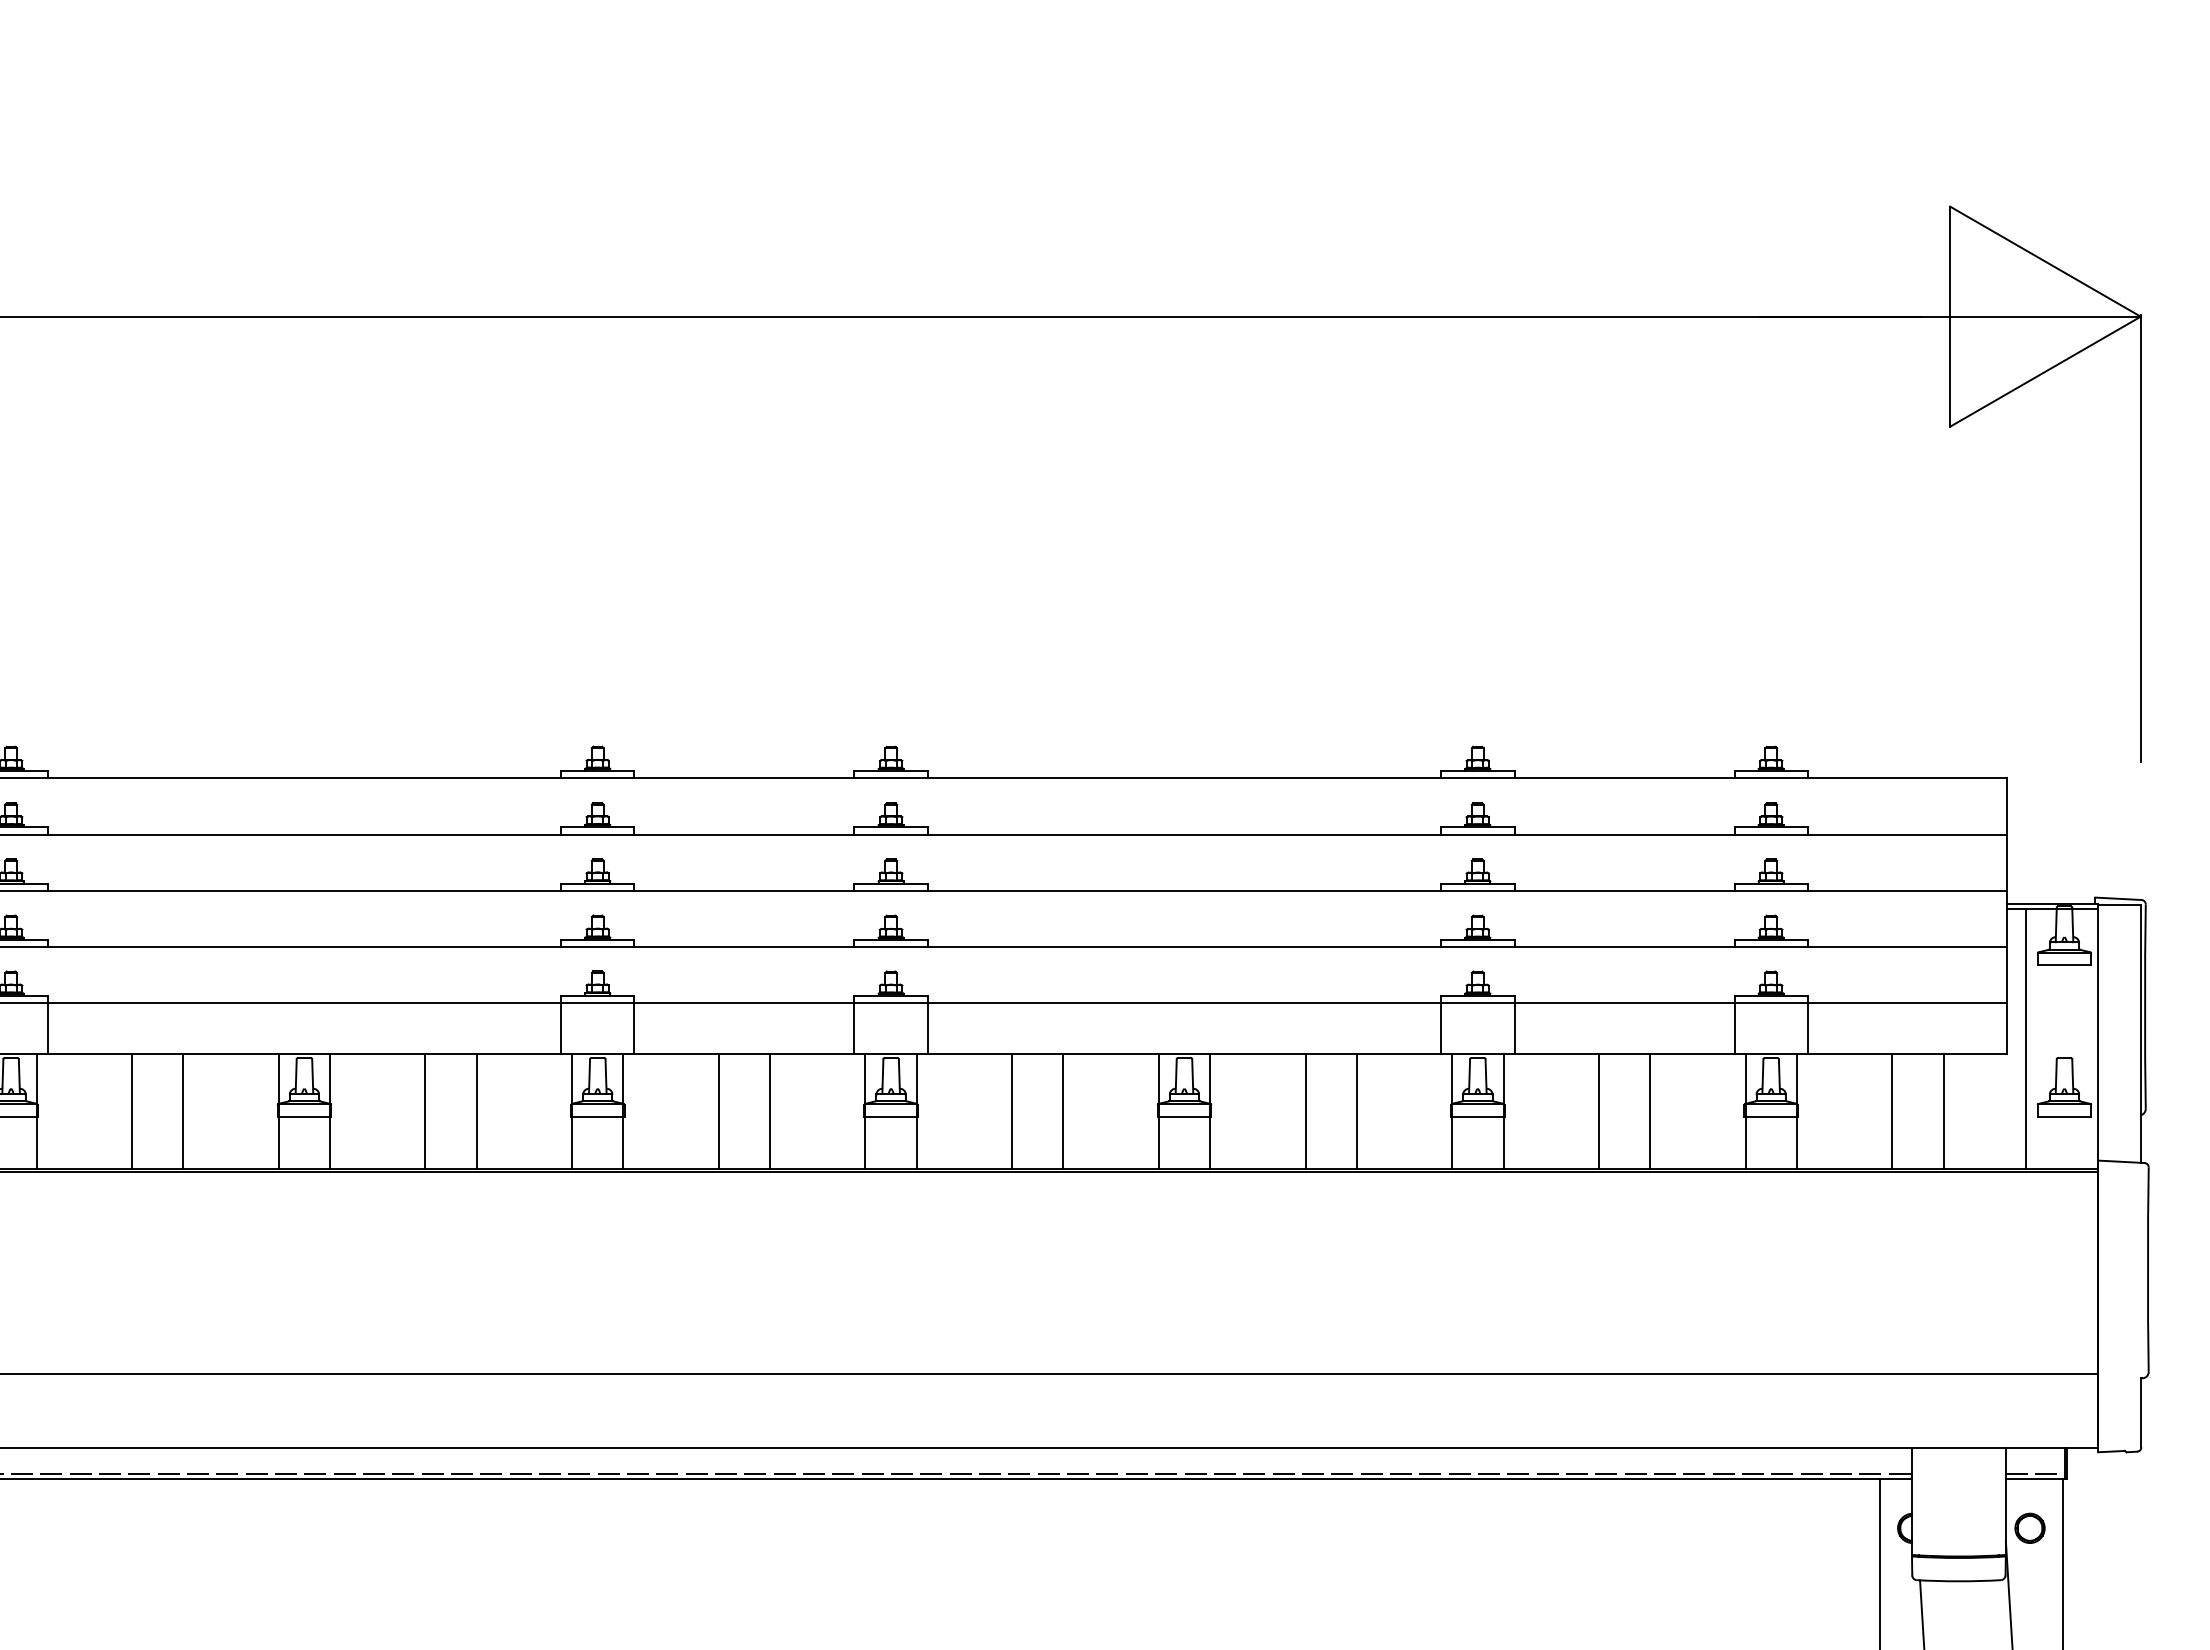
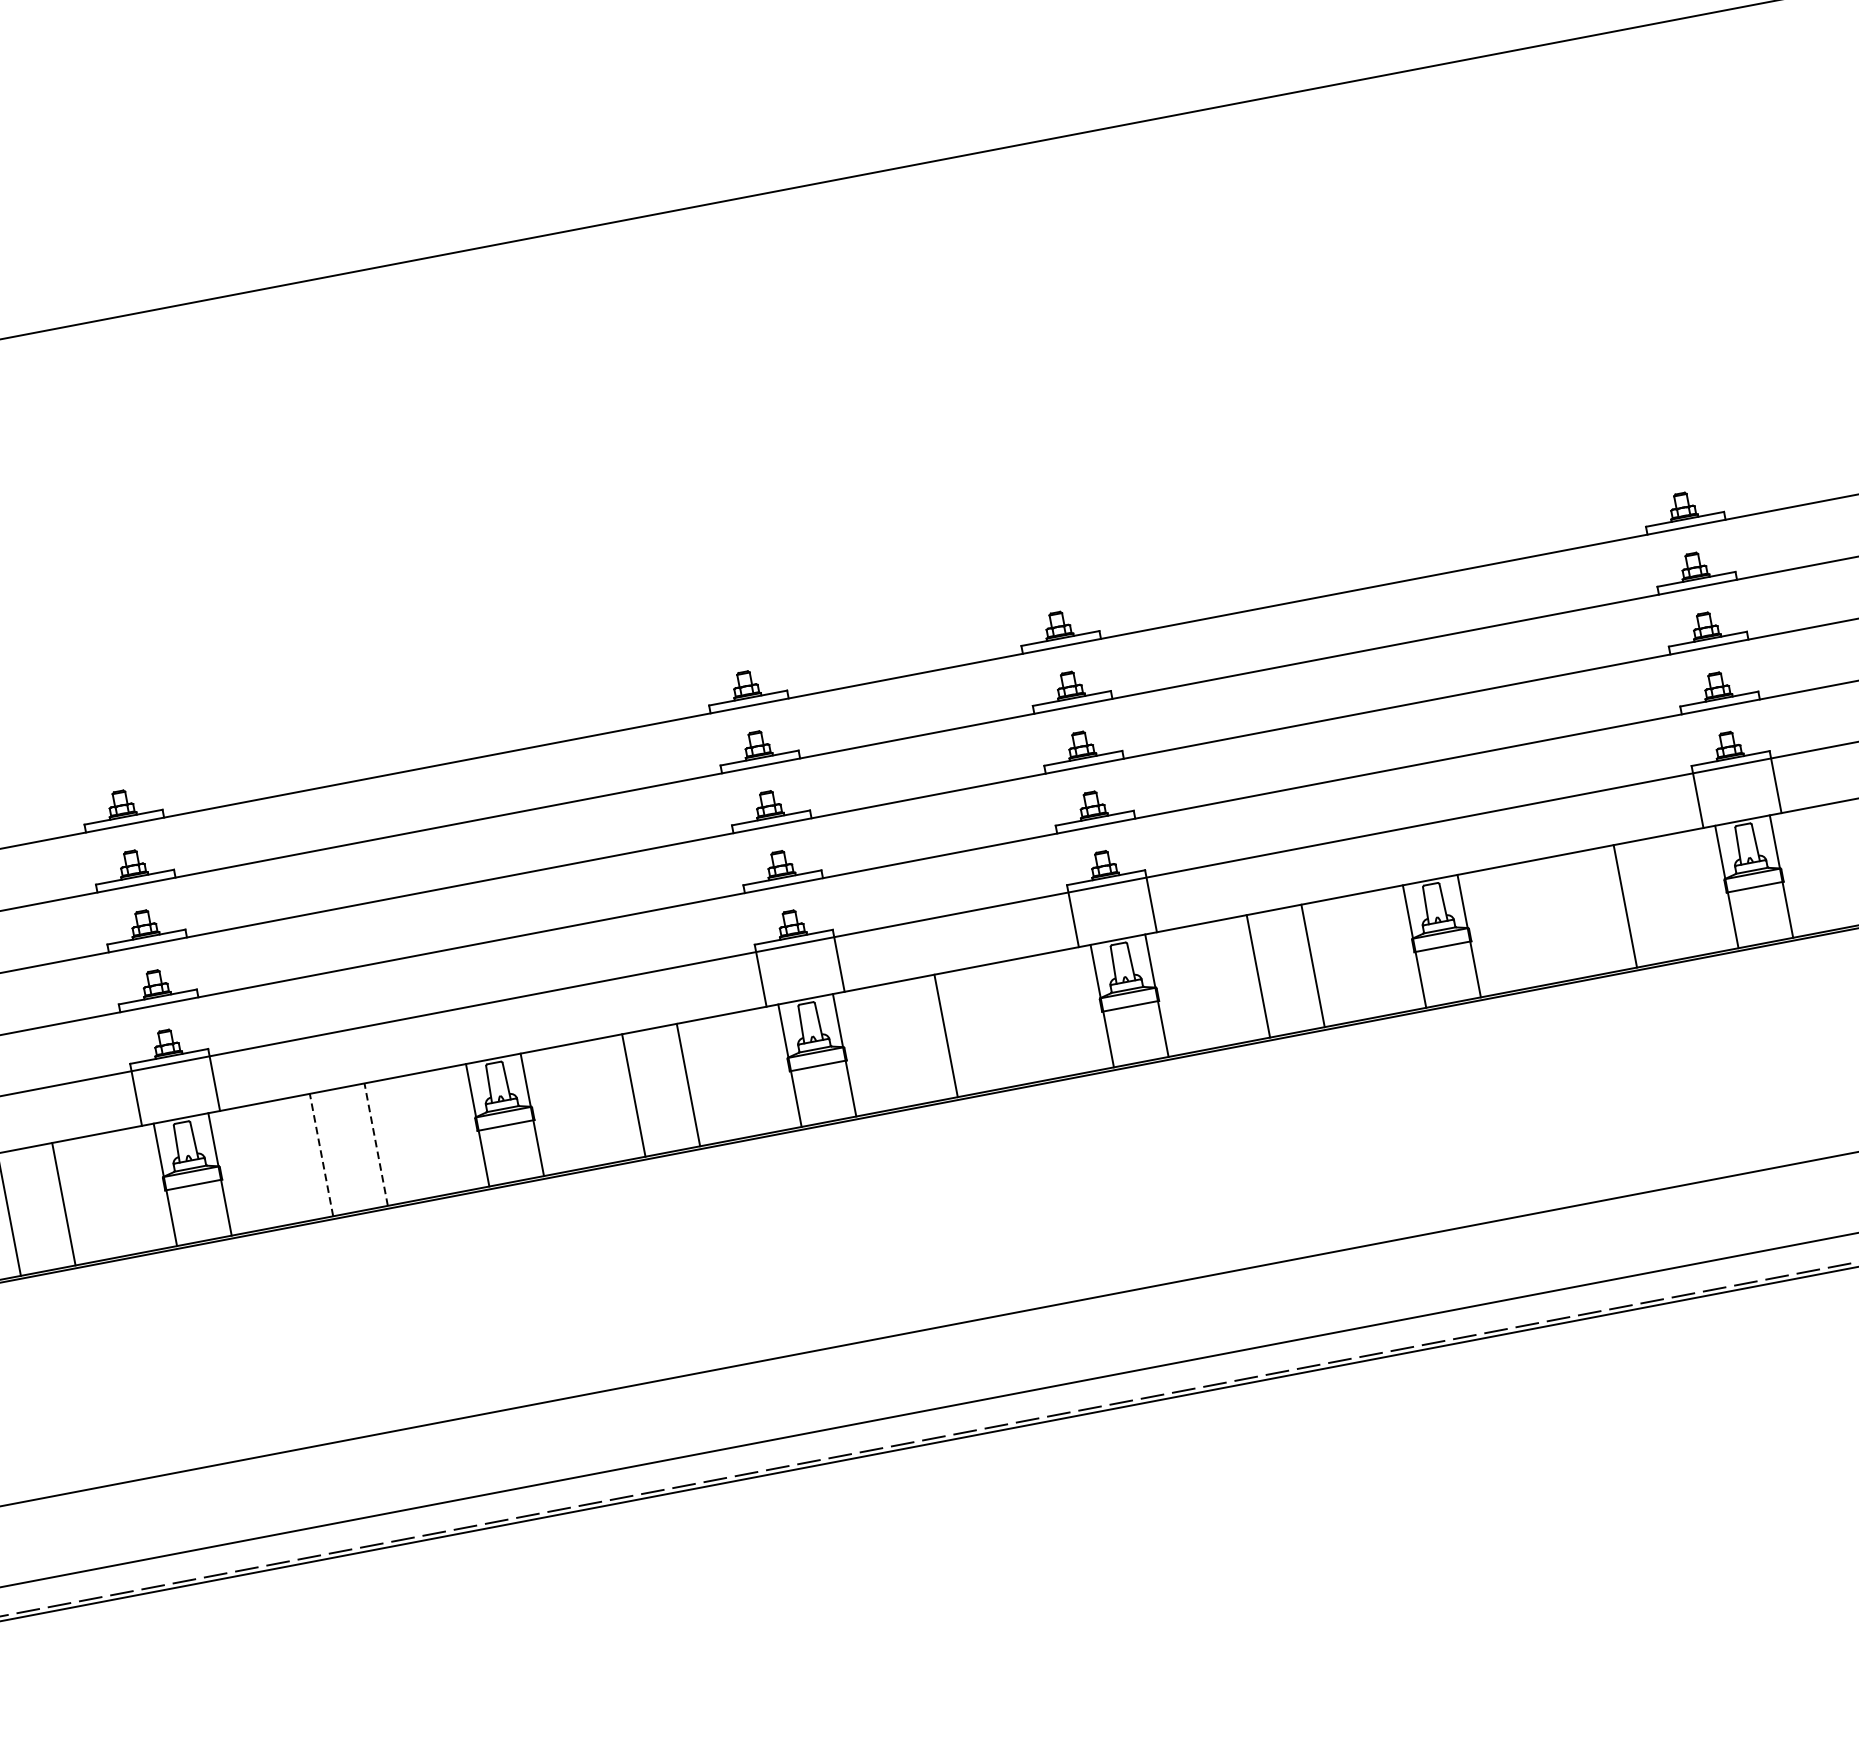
line: (132, 1111) -> (321, 1155), solid -> dashed
line: (183, 1111) -> (376, 1144), solid -> dashed
line: (770, 1111) -> (1001, 1025), removed
line: (1305, 1111) -> (1570, 916), removed

